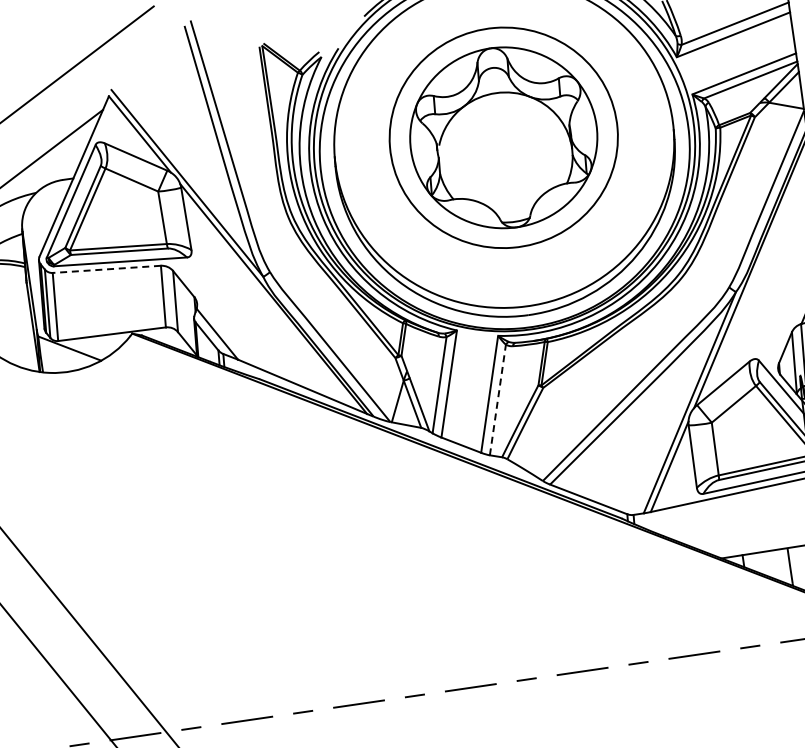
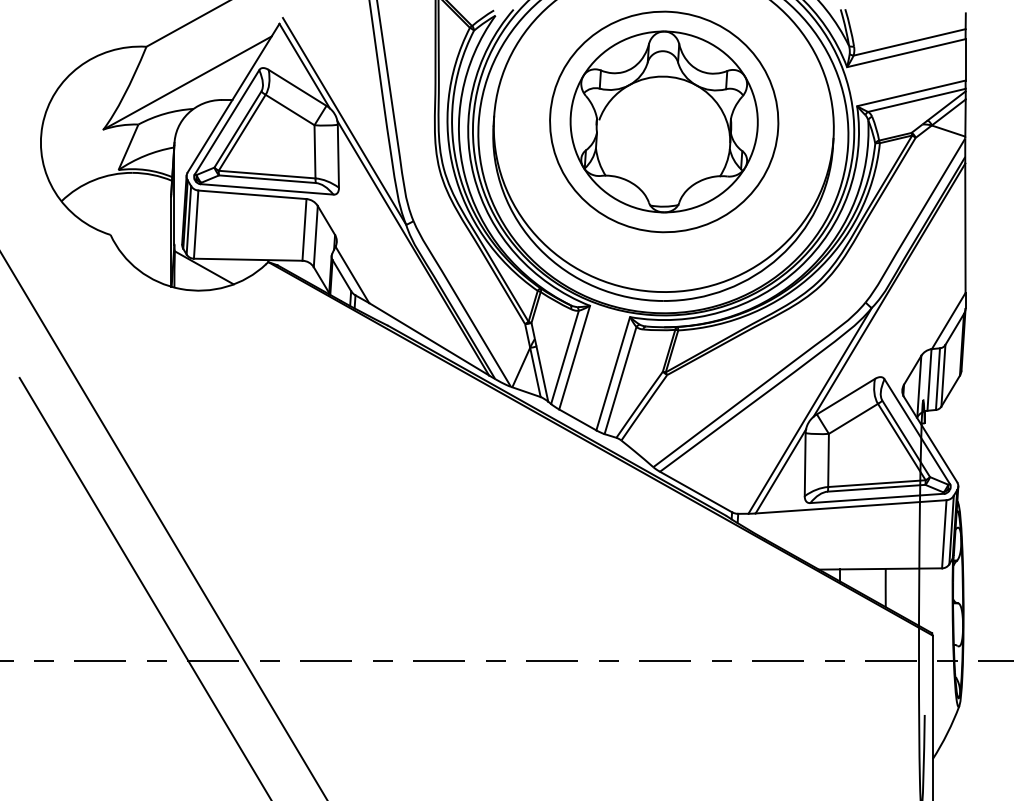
line: (105, 269) -> (251, 194), dashed -> solid
line: (497, 399) -> (620, 380), dashed -> solid

